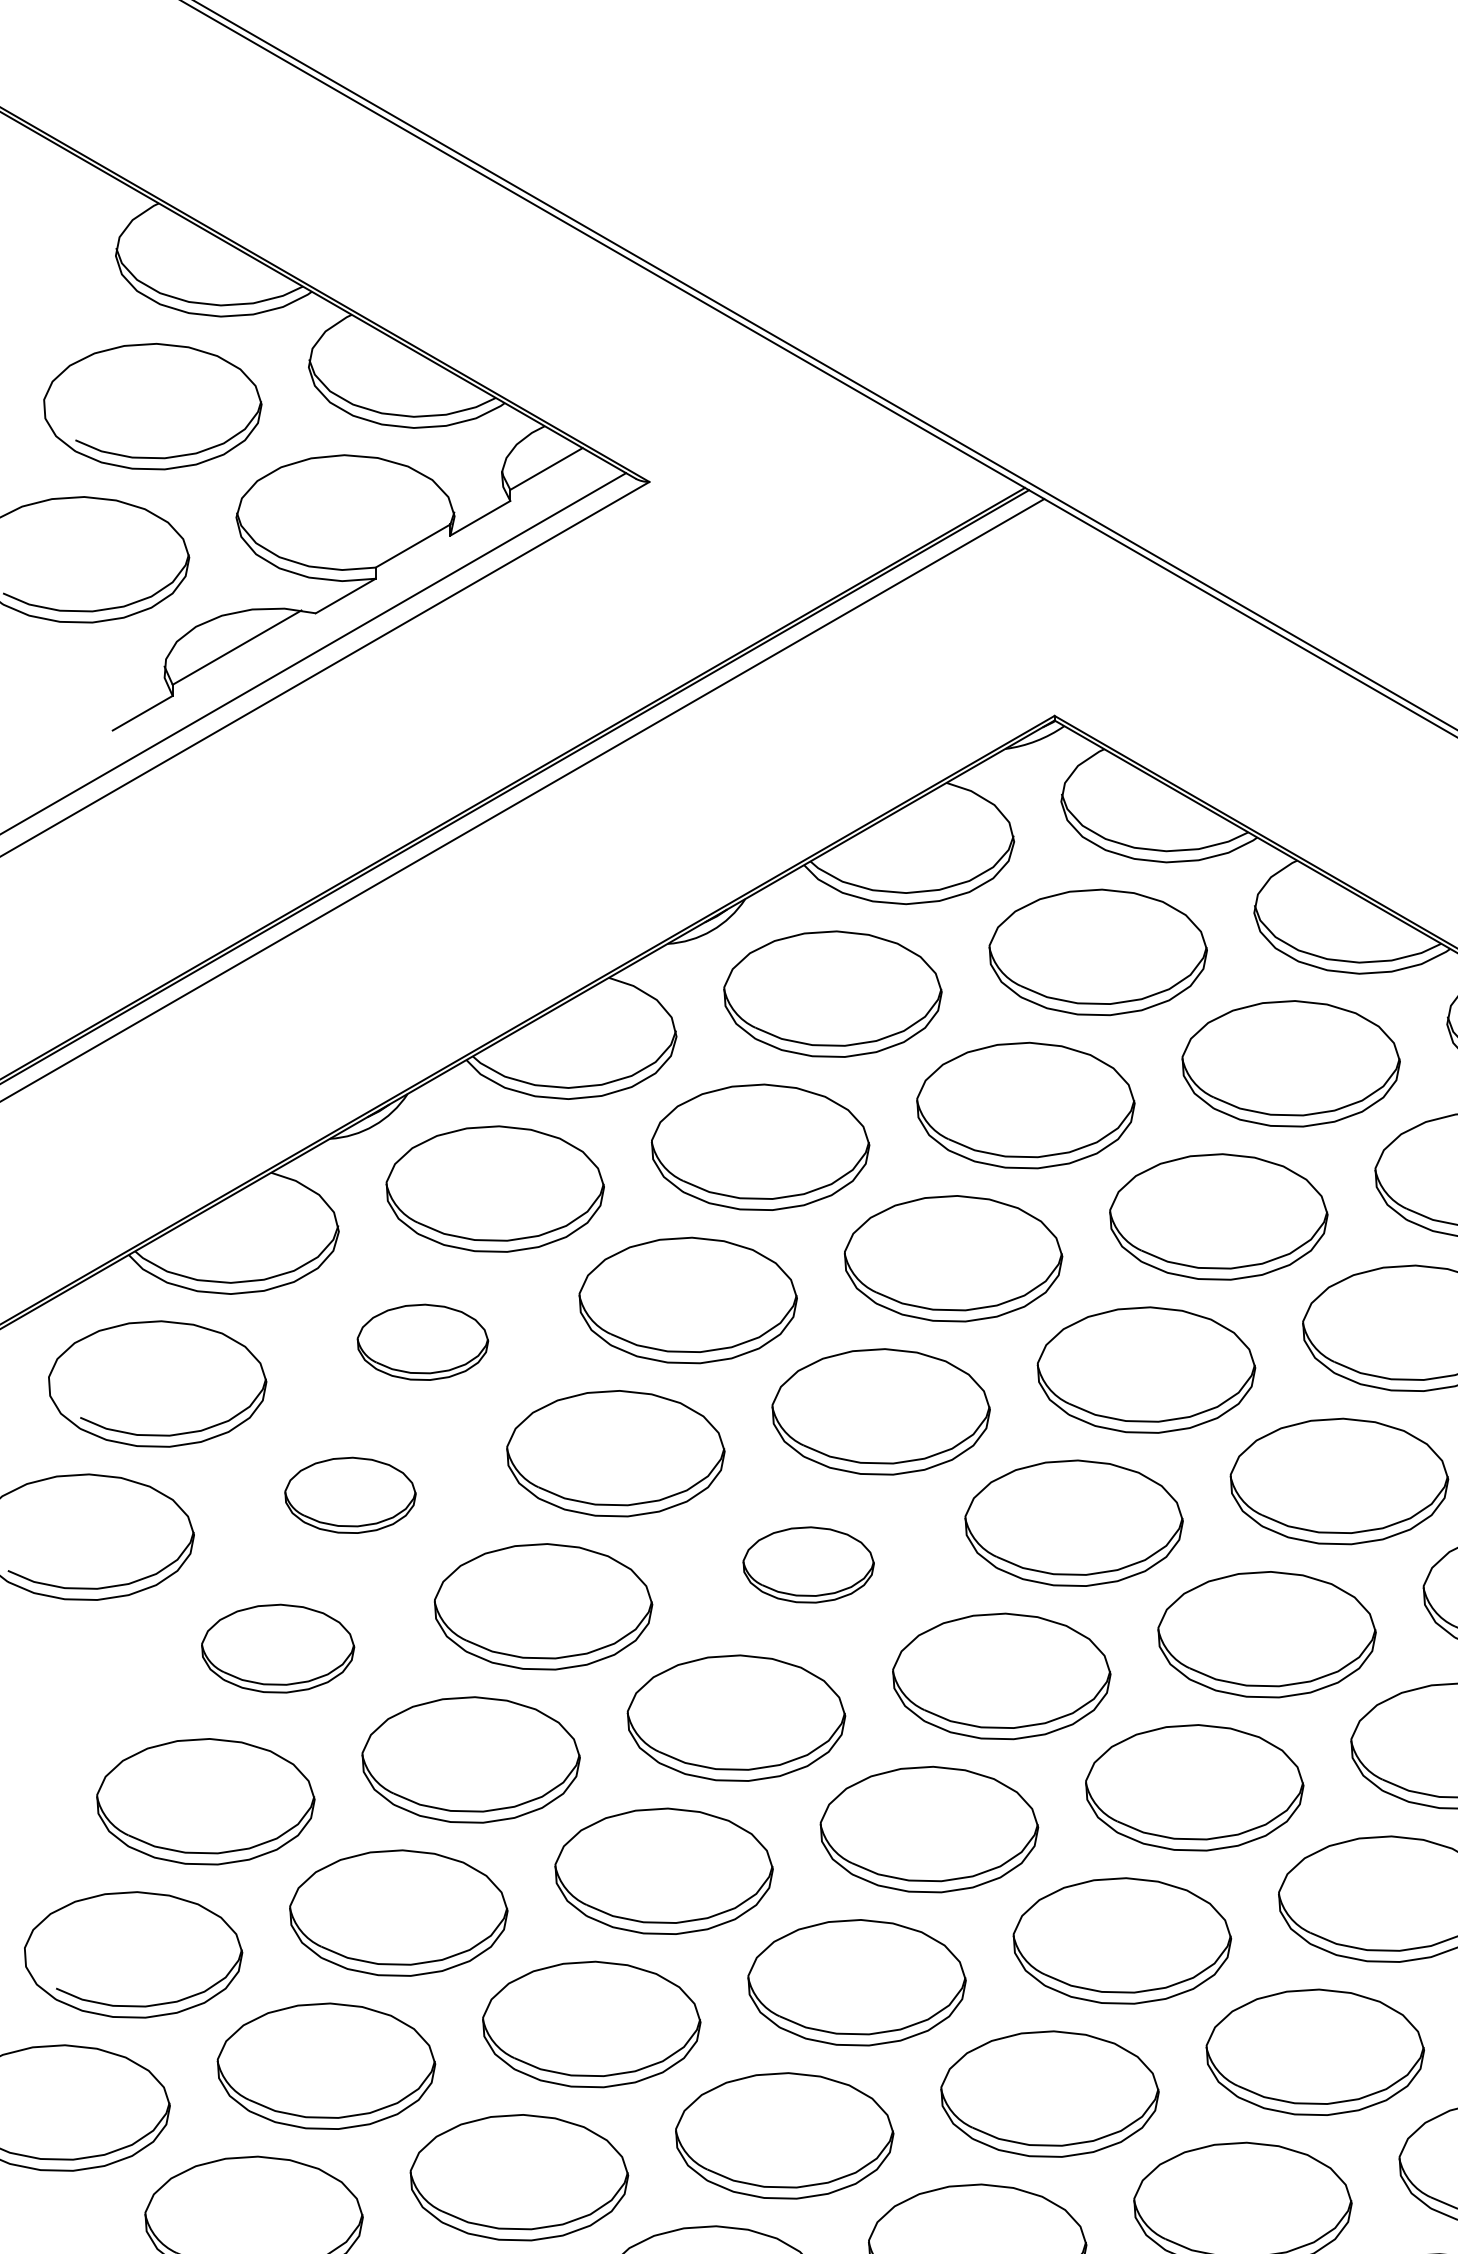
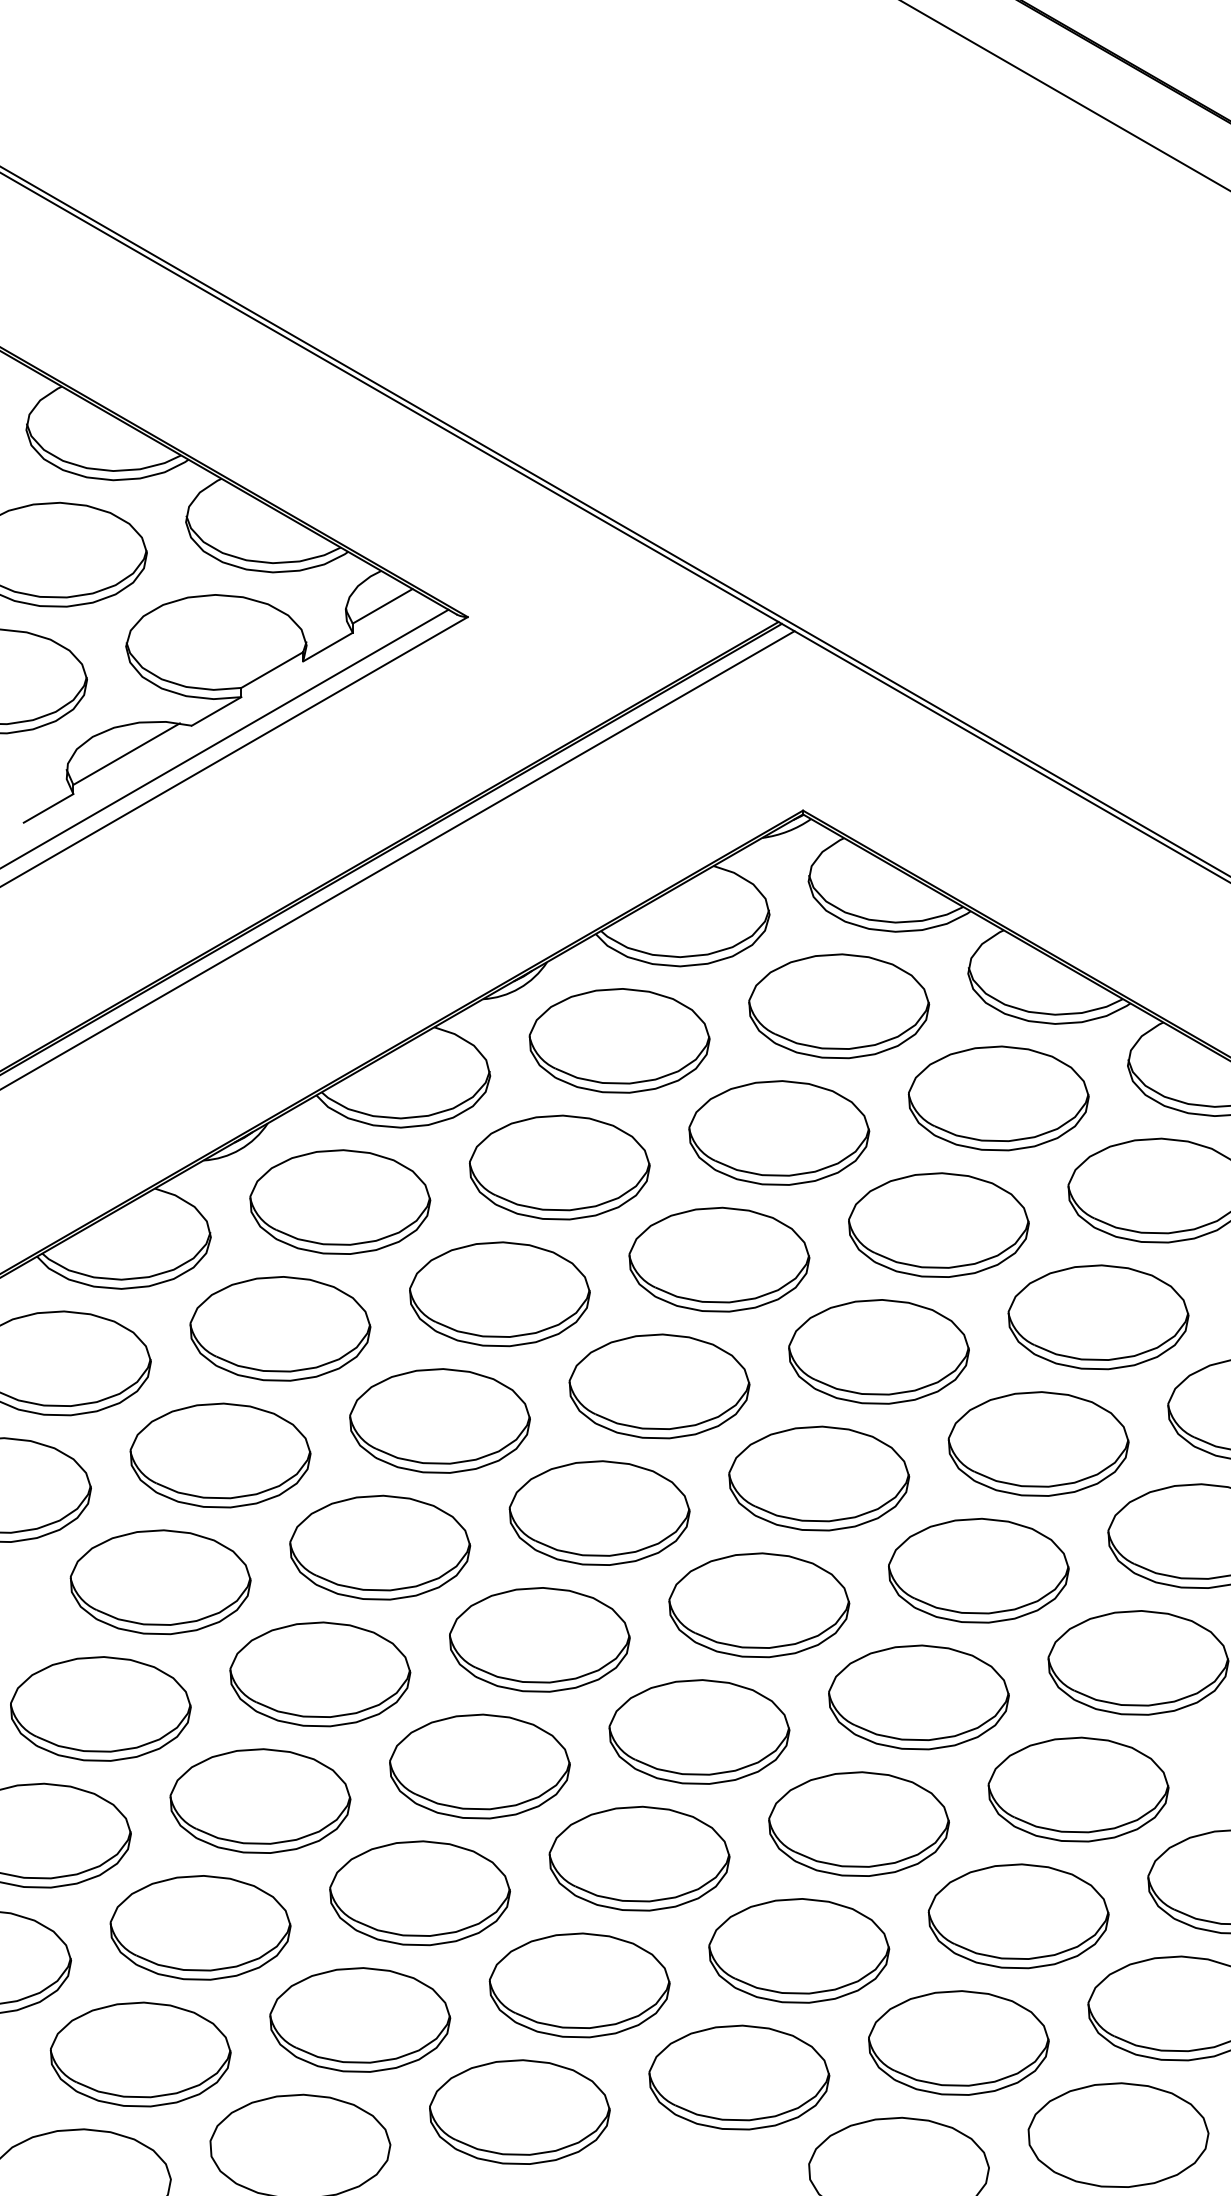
part: (423, 1341) -> (280, 1328), size x1.67
part: (350, 1495) -> (220, 1455), size x1.67
part: (808, 1564) -> (599, 1512), size x1.67
part: (277, 1648) -> (160, 1582), size x1.43

